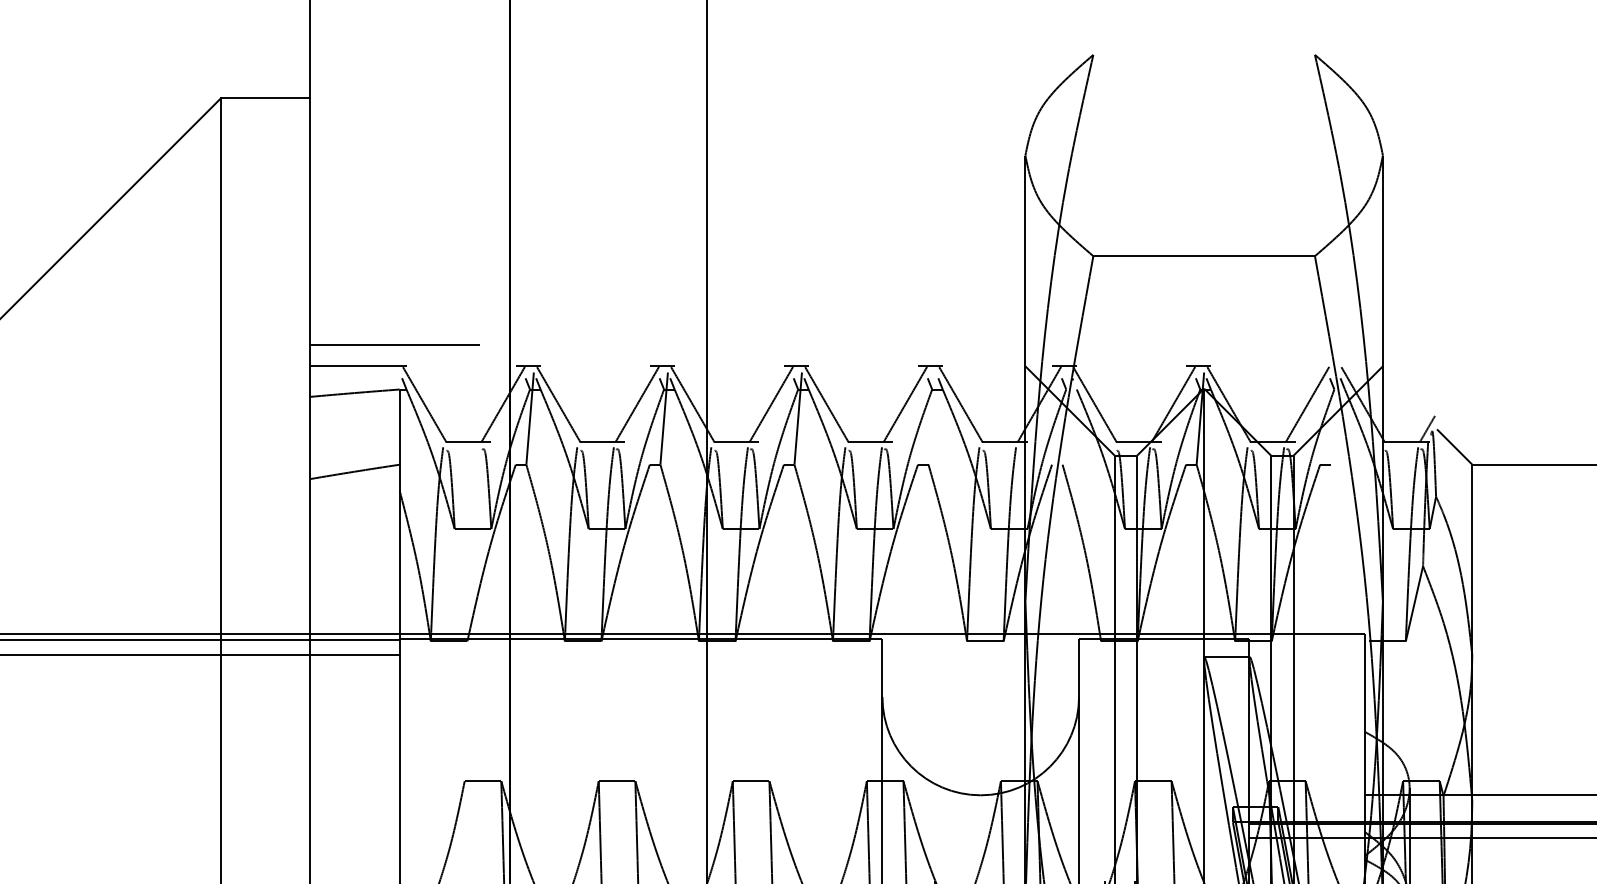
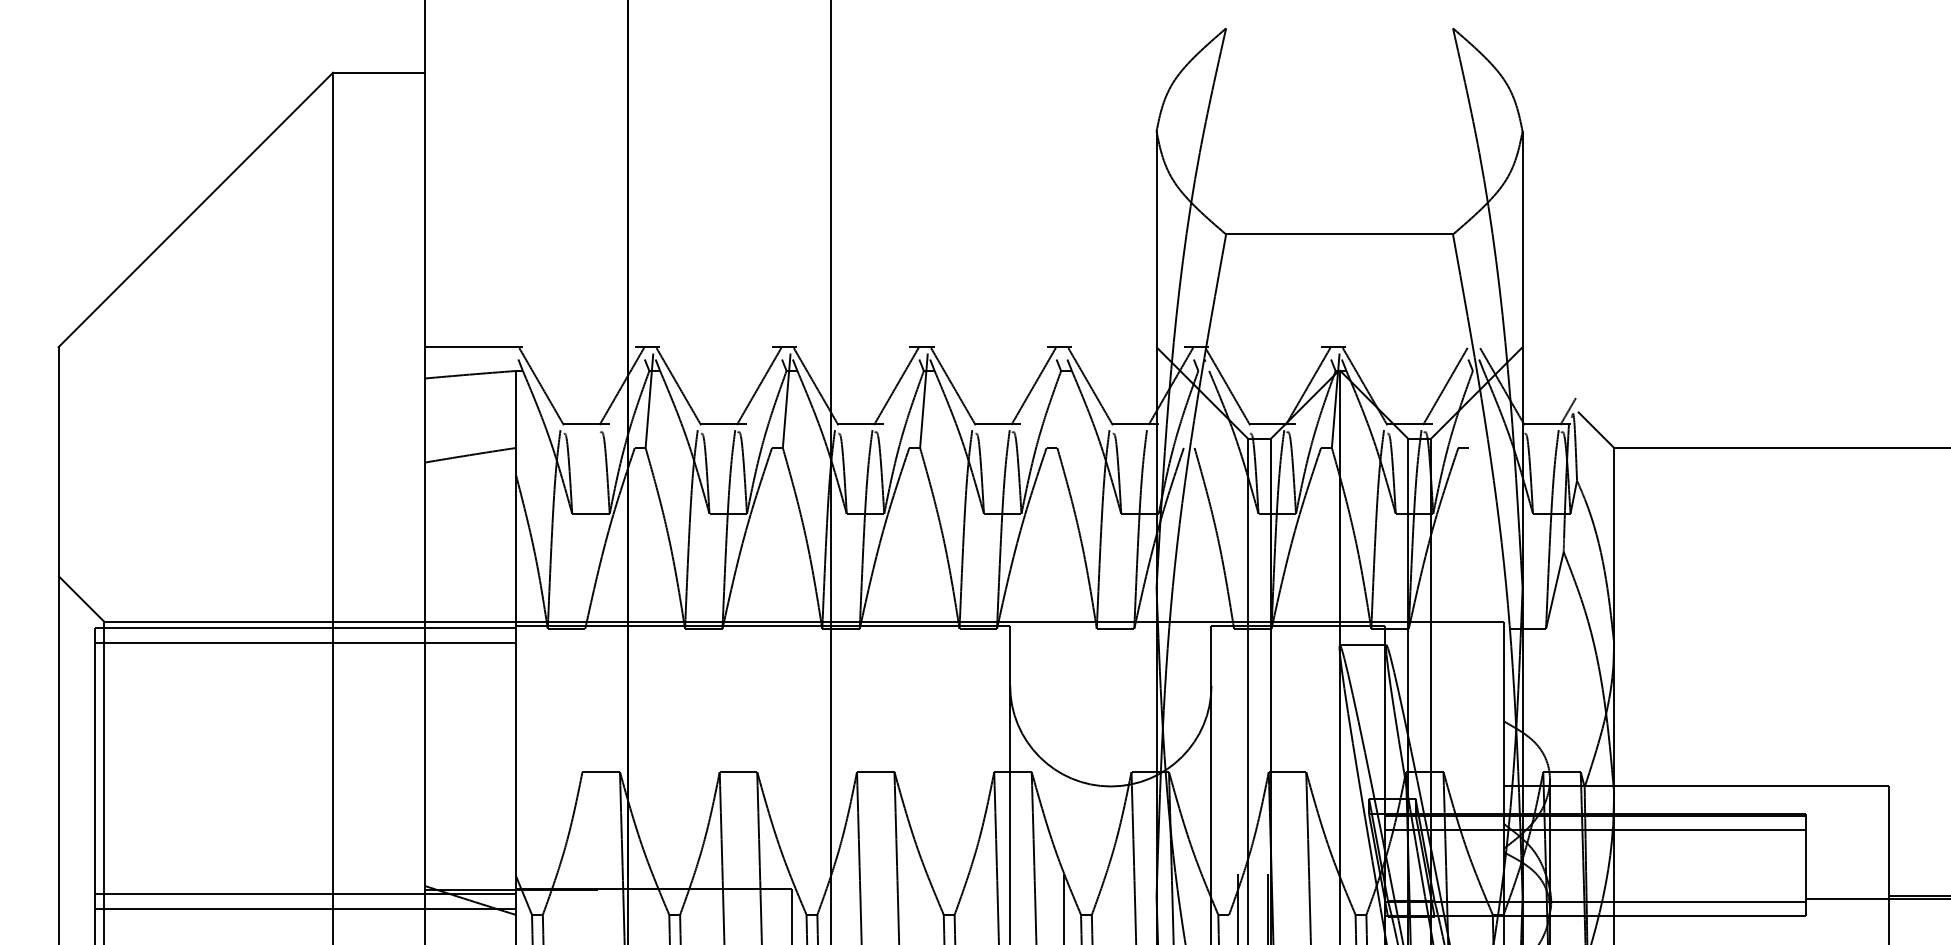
line: (395, 345) -> (511, 325), removed

